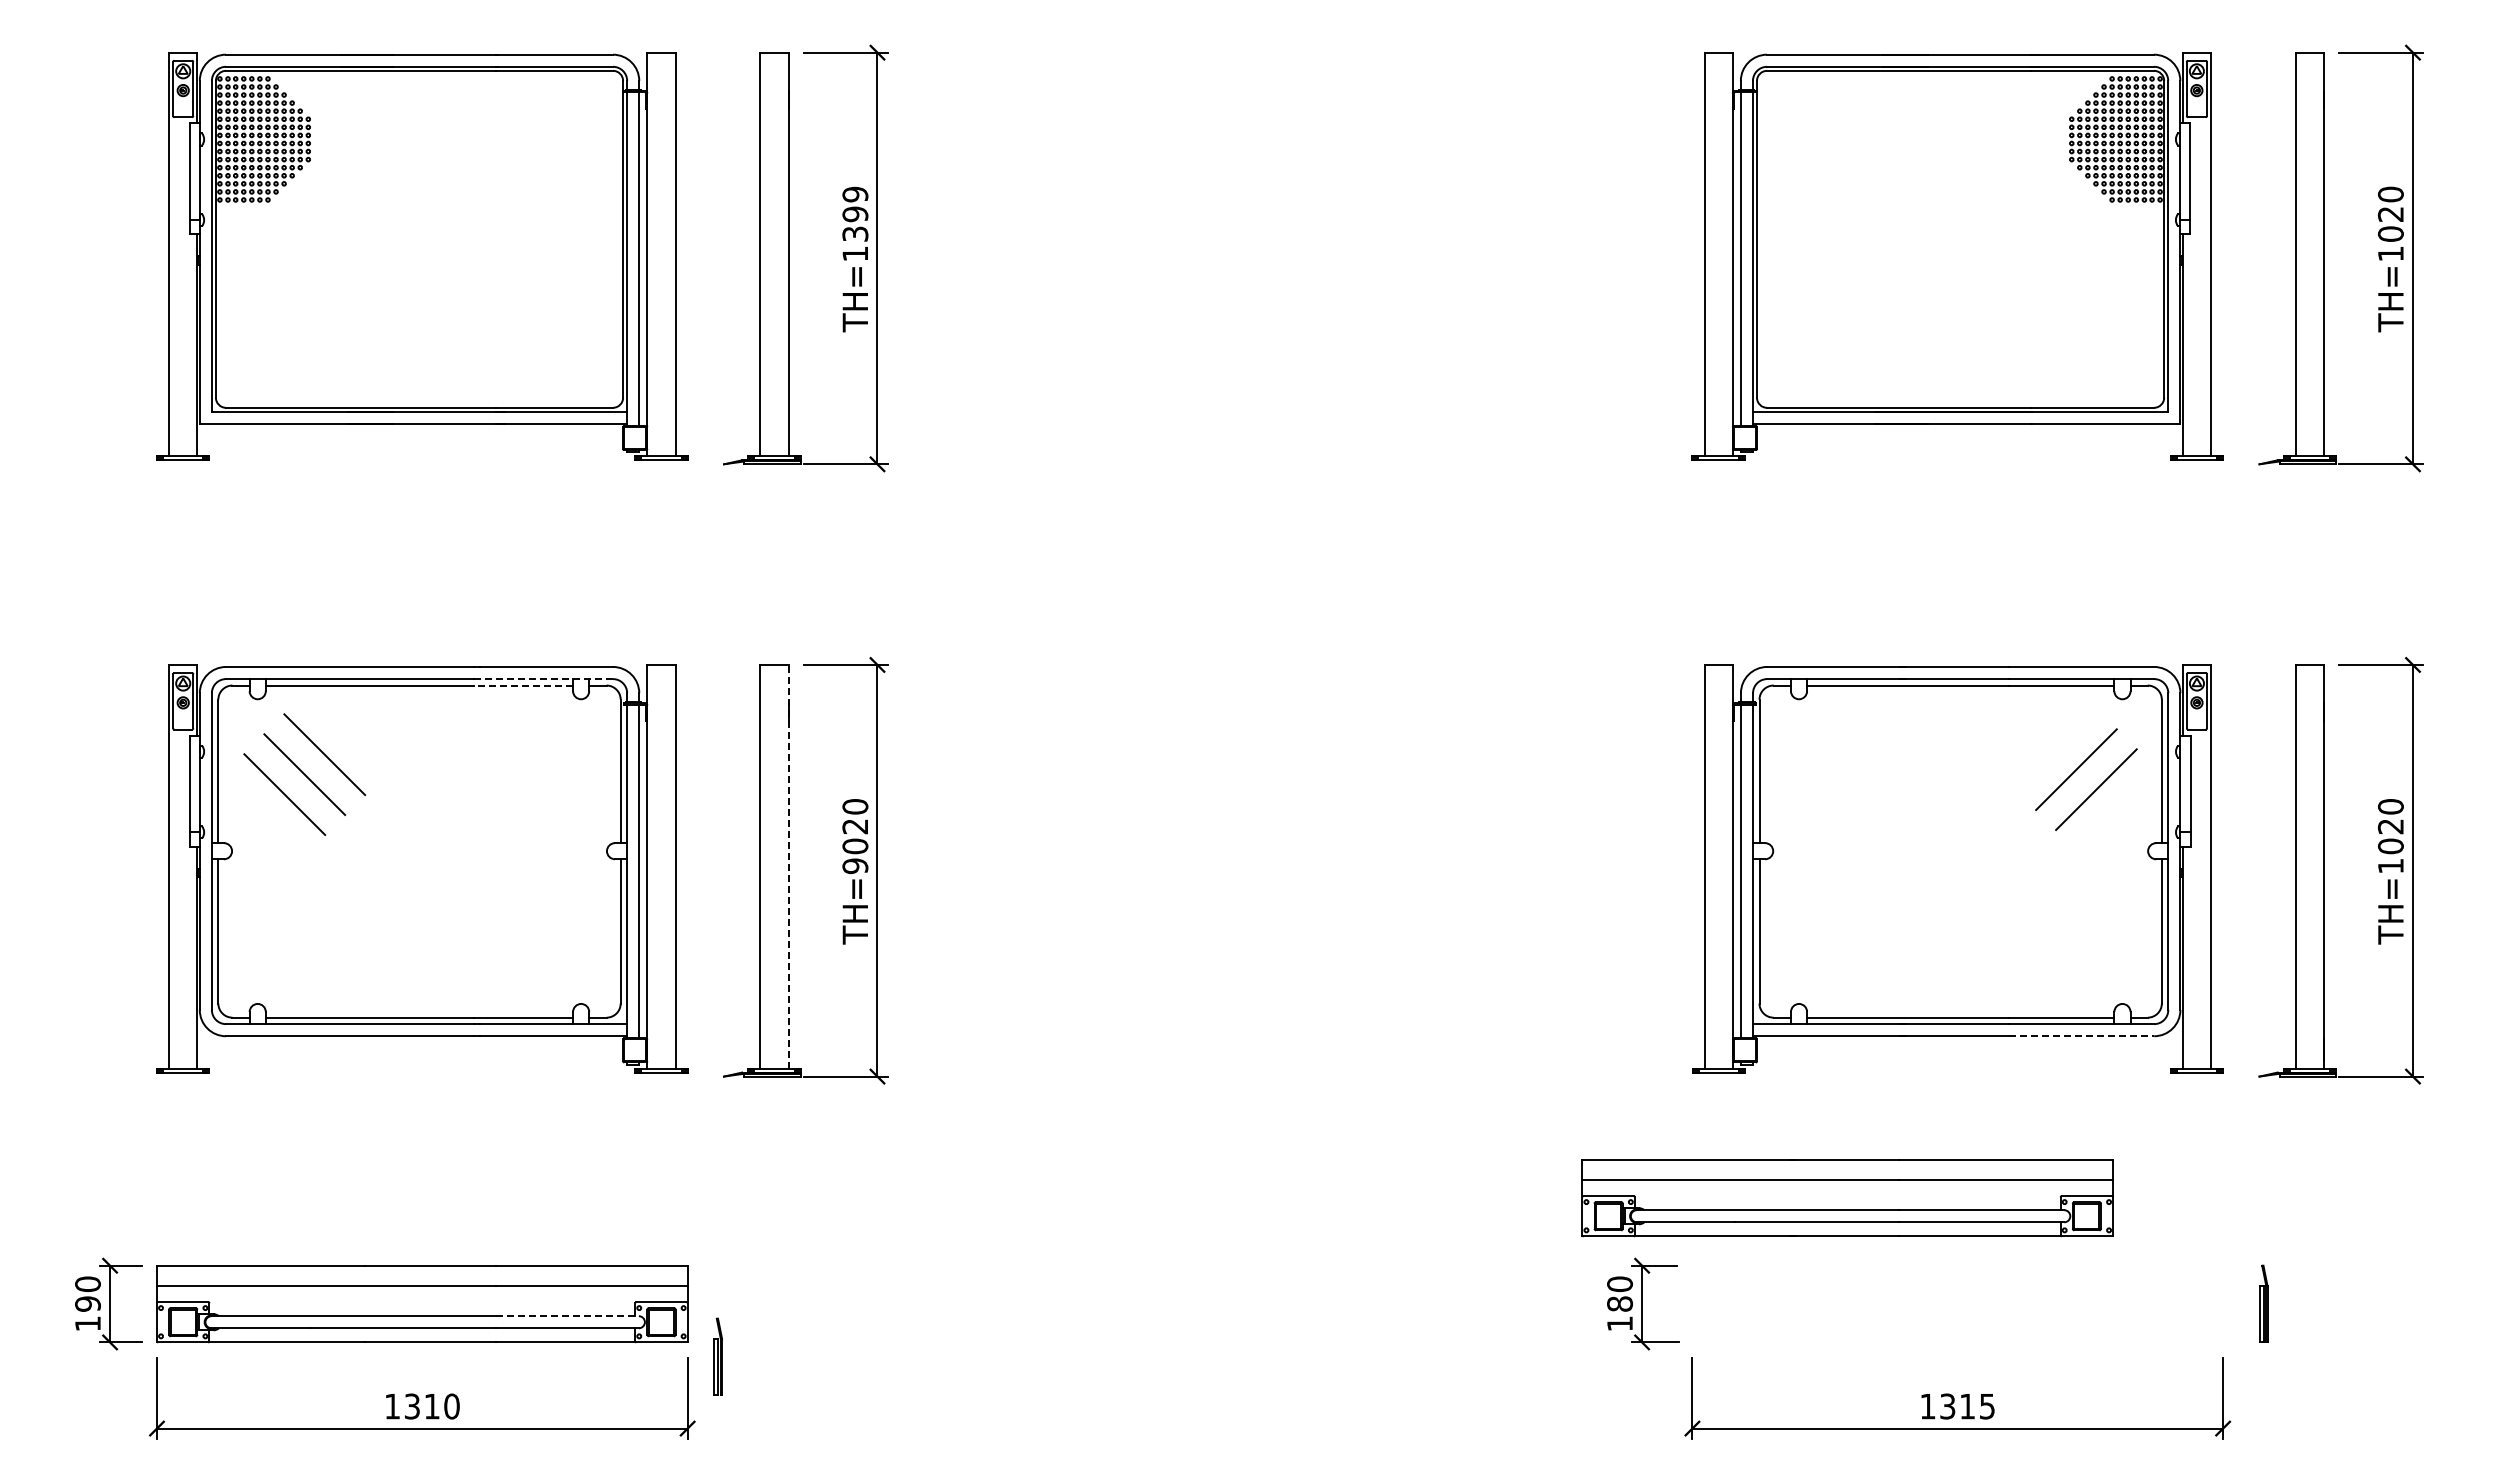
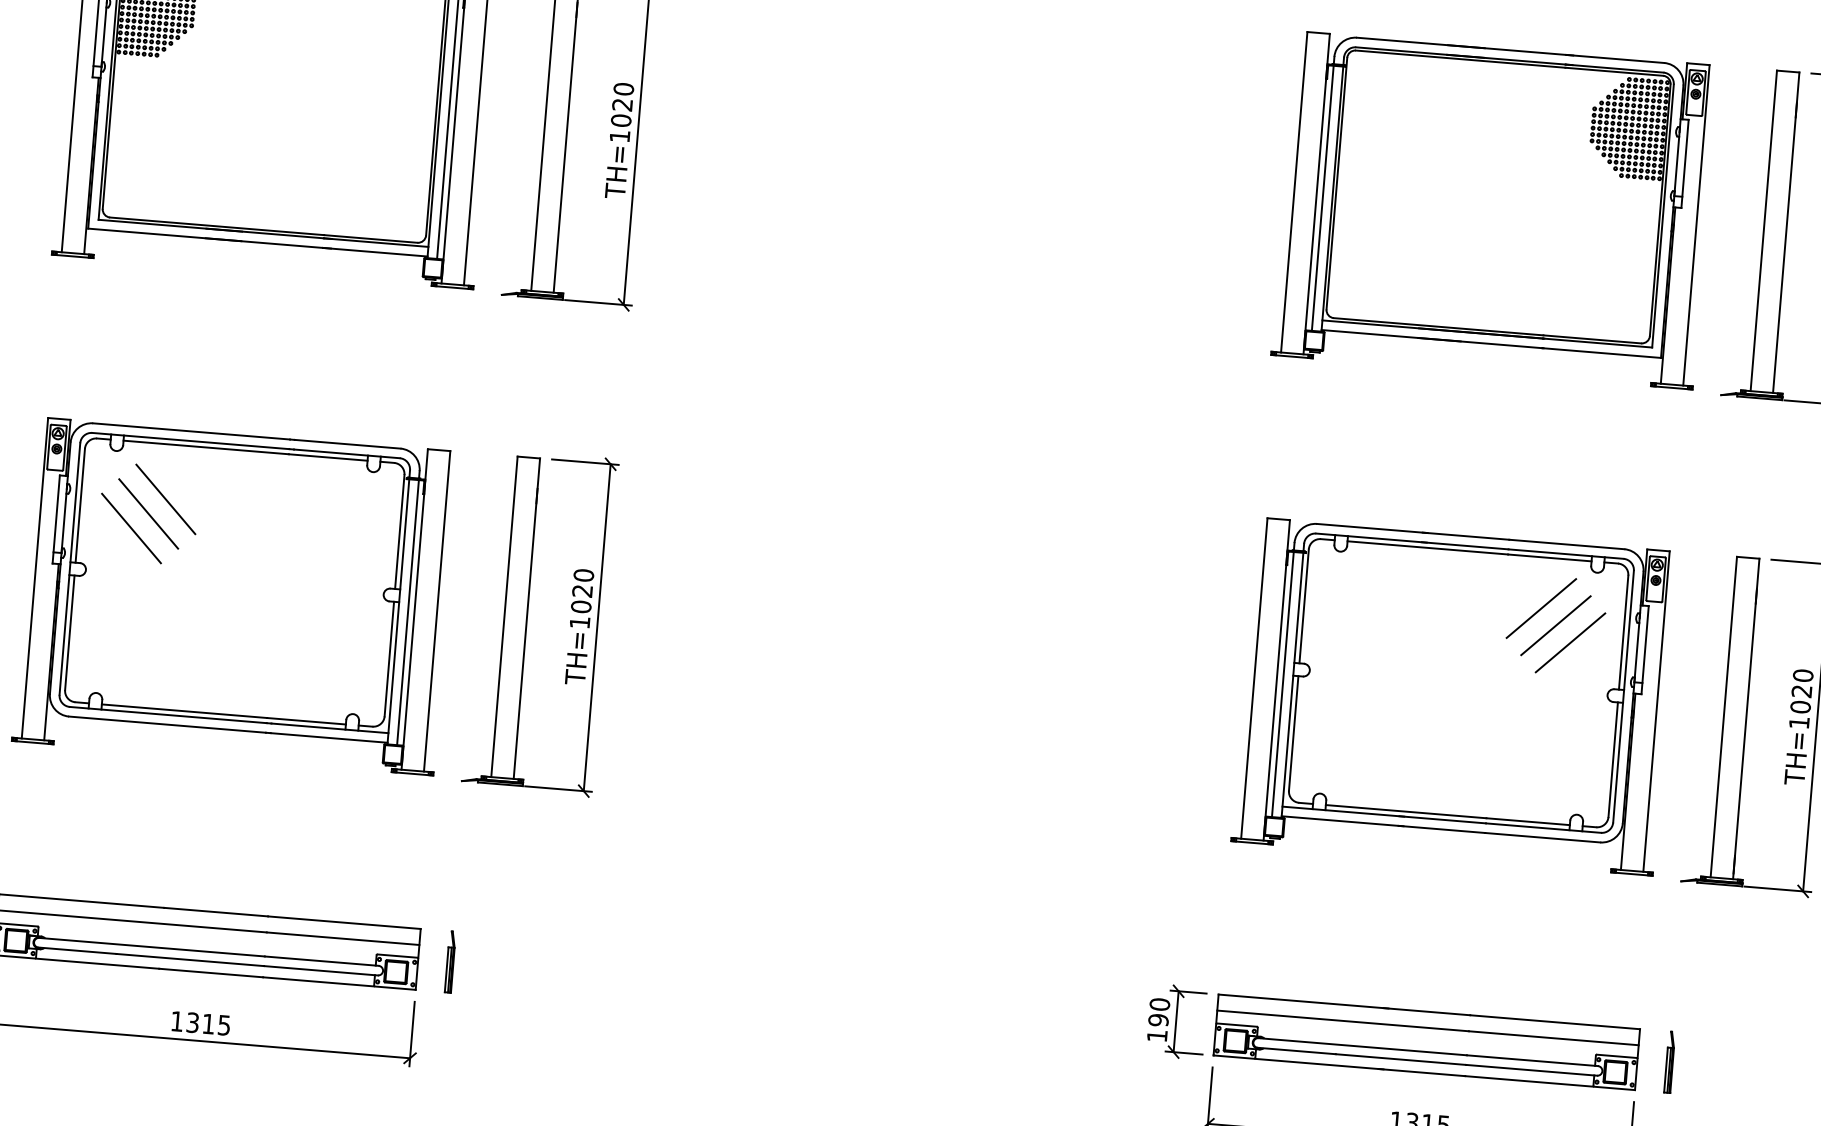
text: (855, 213) -> (622, 104), TH=1399 -> TH=1020
line: (546, 679) -> (346, 454), dashed -> solid
line: (523, 685) -> (328, 457), dashed -> solid
line: (2056, 749) -> (1541, 608), added
line: (788, 866) -> (526, 618), dashed -> solid
text: (855, 866) -> (580, 622), TH=9020 -> TH=1020
line: (2082, 1036) -> (1543, 837), dashed -> solid
part: (1847, 1198) -> (1426, 1042), moved
text: (1619, 1303) -> (1158, 1019), 180 -> 190
line: (567, 1316) -> (321, 961), dashed -> solid
part: (717, 1356) -> (449, 961), moved
text: (451, 1406) -> (223, 1025), 1310 -> 1315

